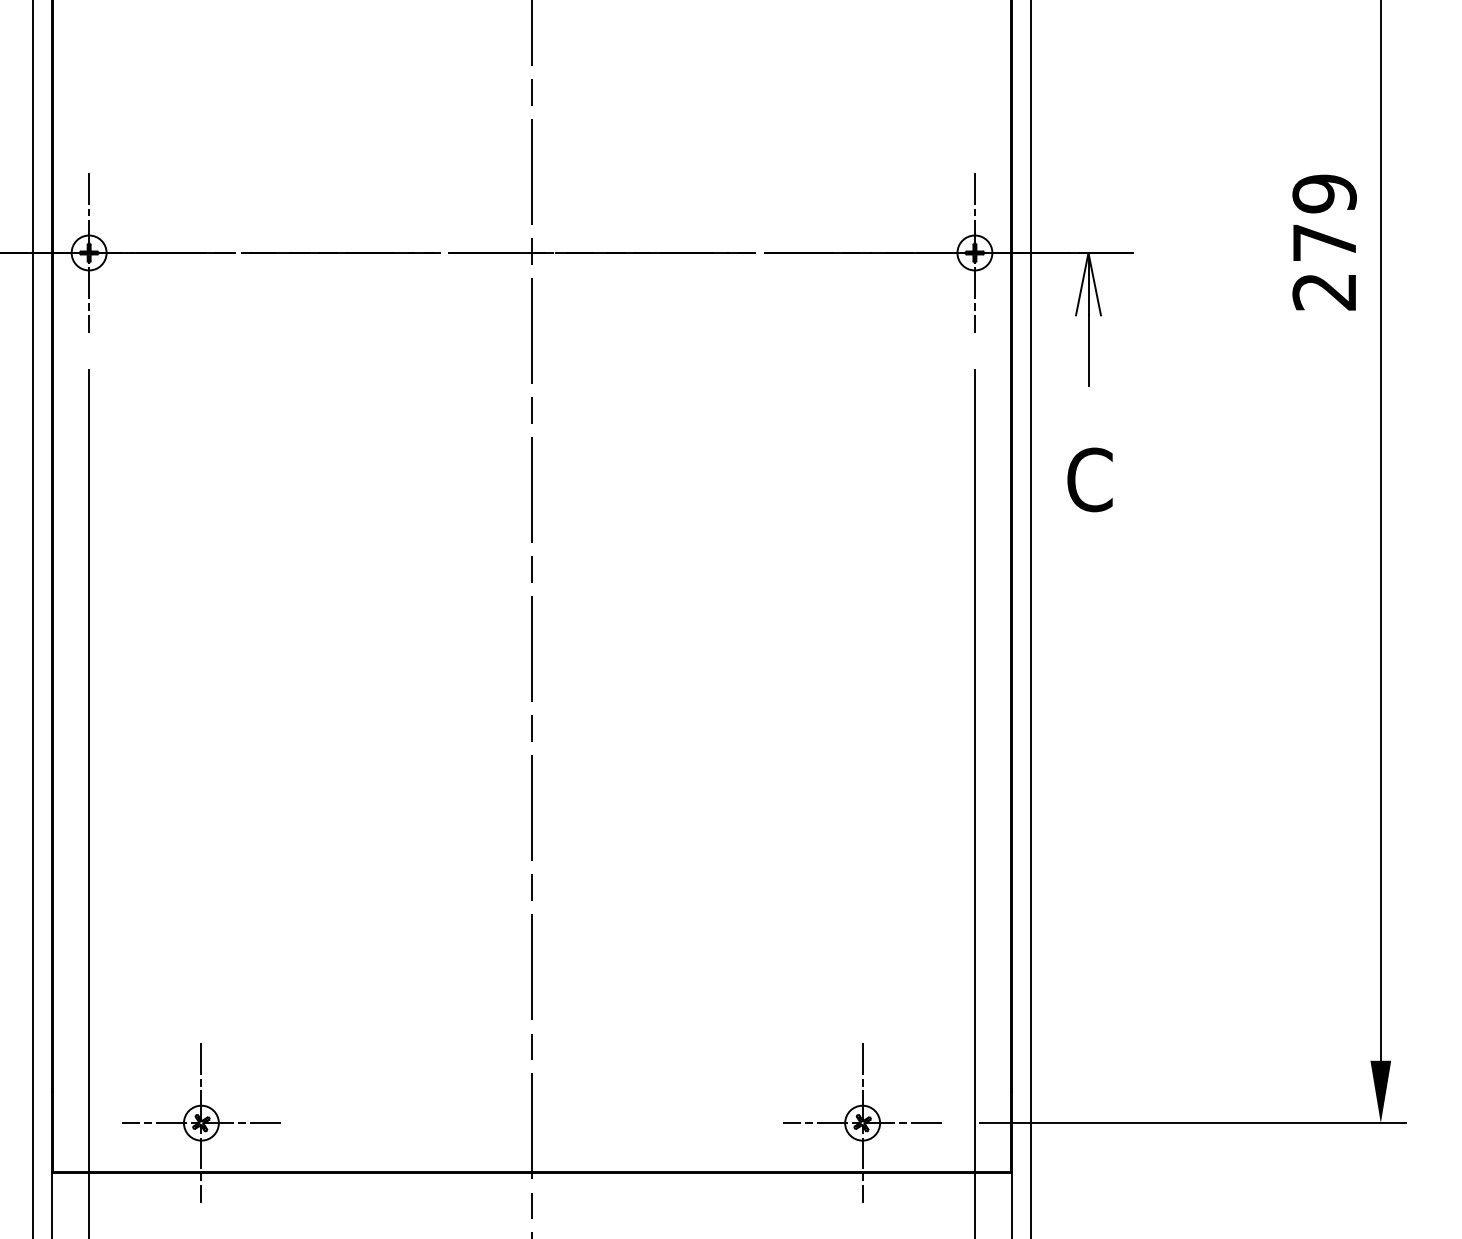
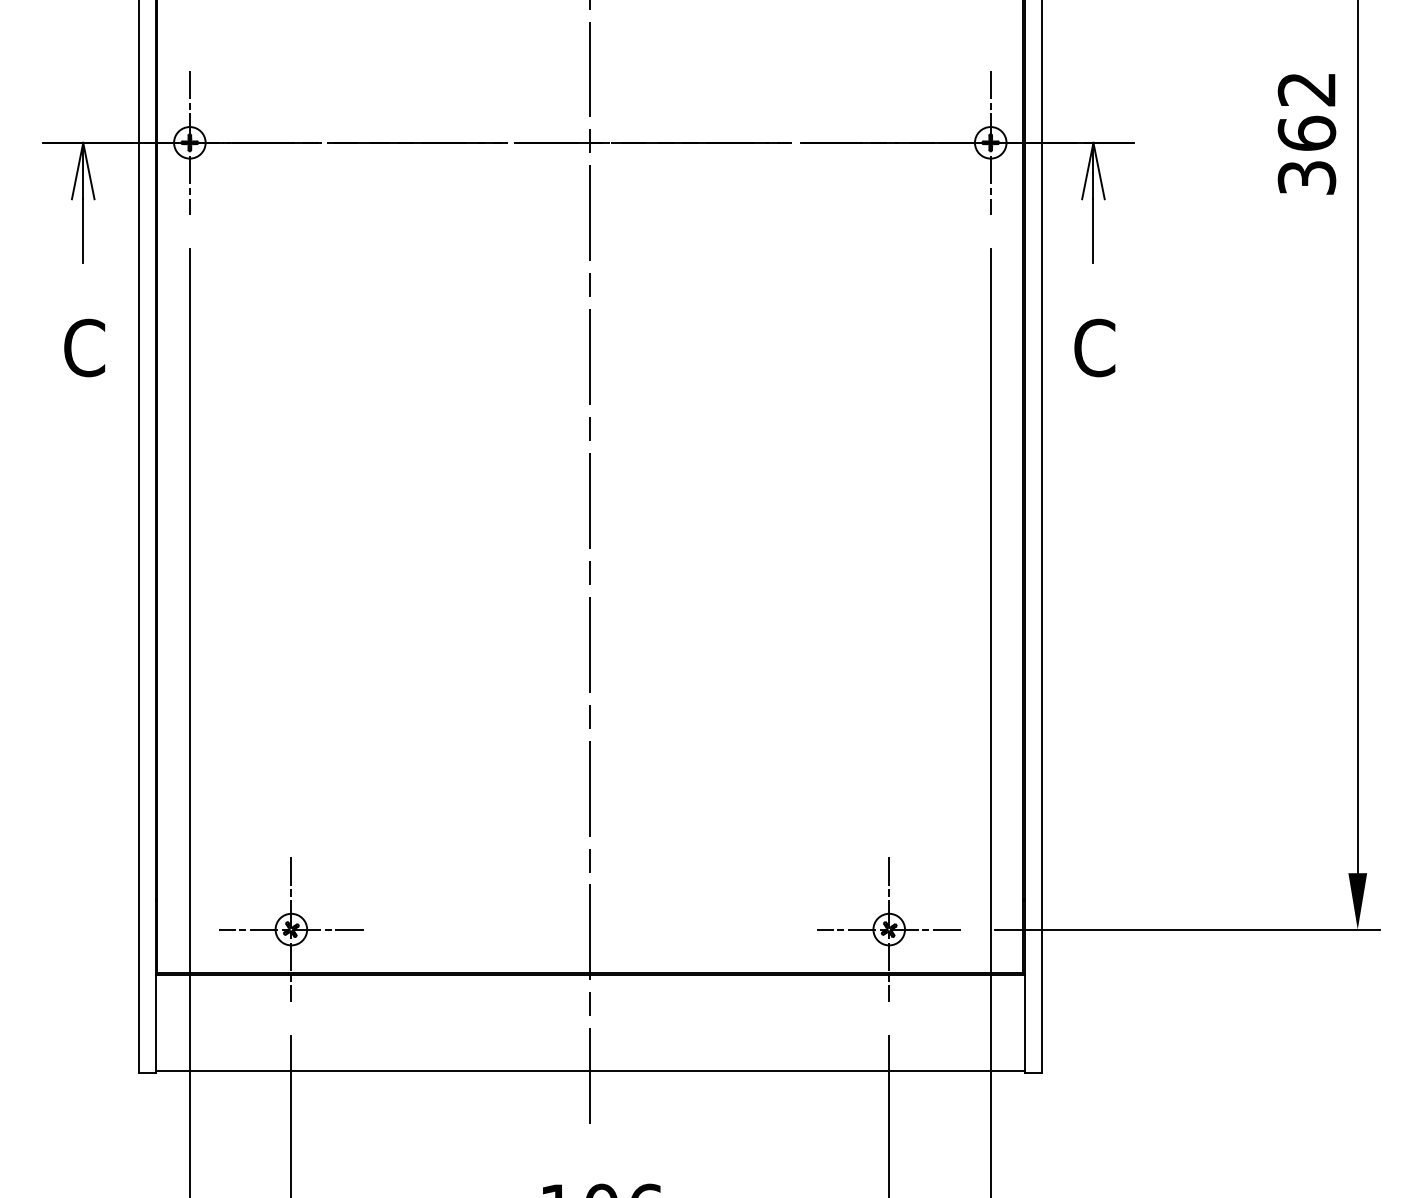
text: (1324, 242) -> (1306, 133), 279 -> 362

